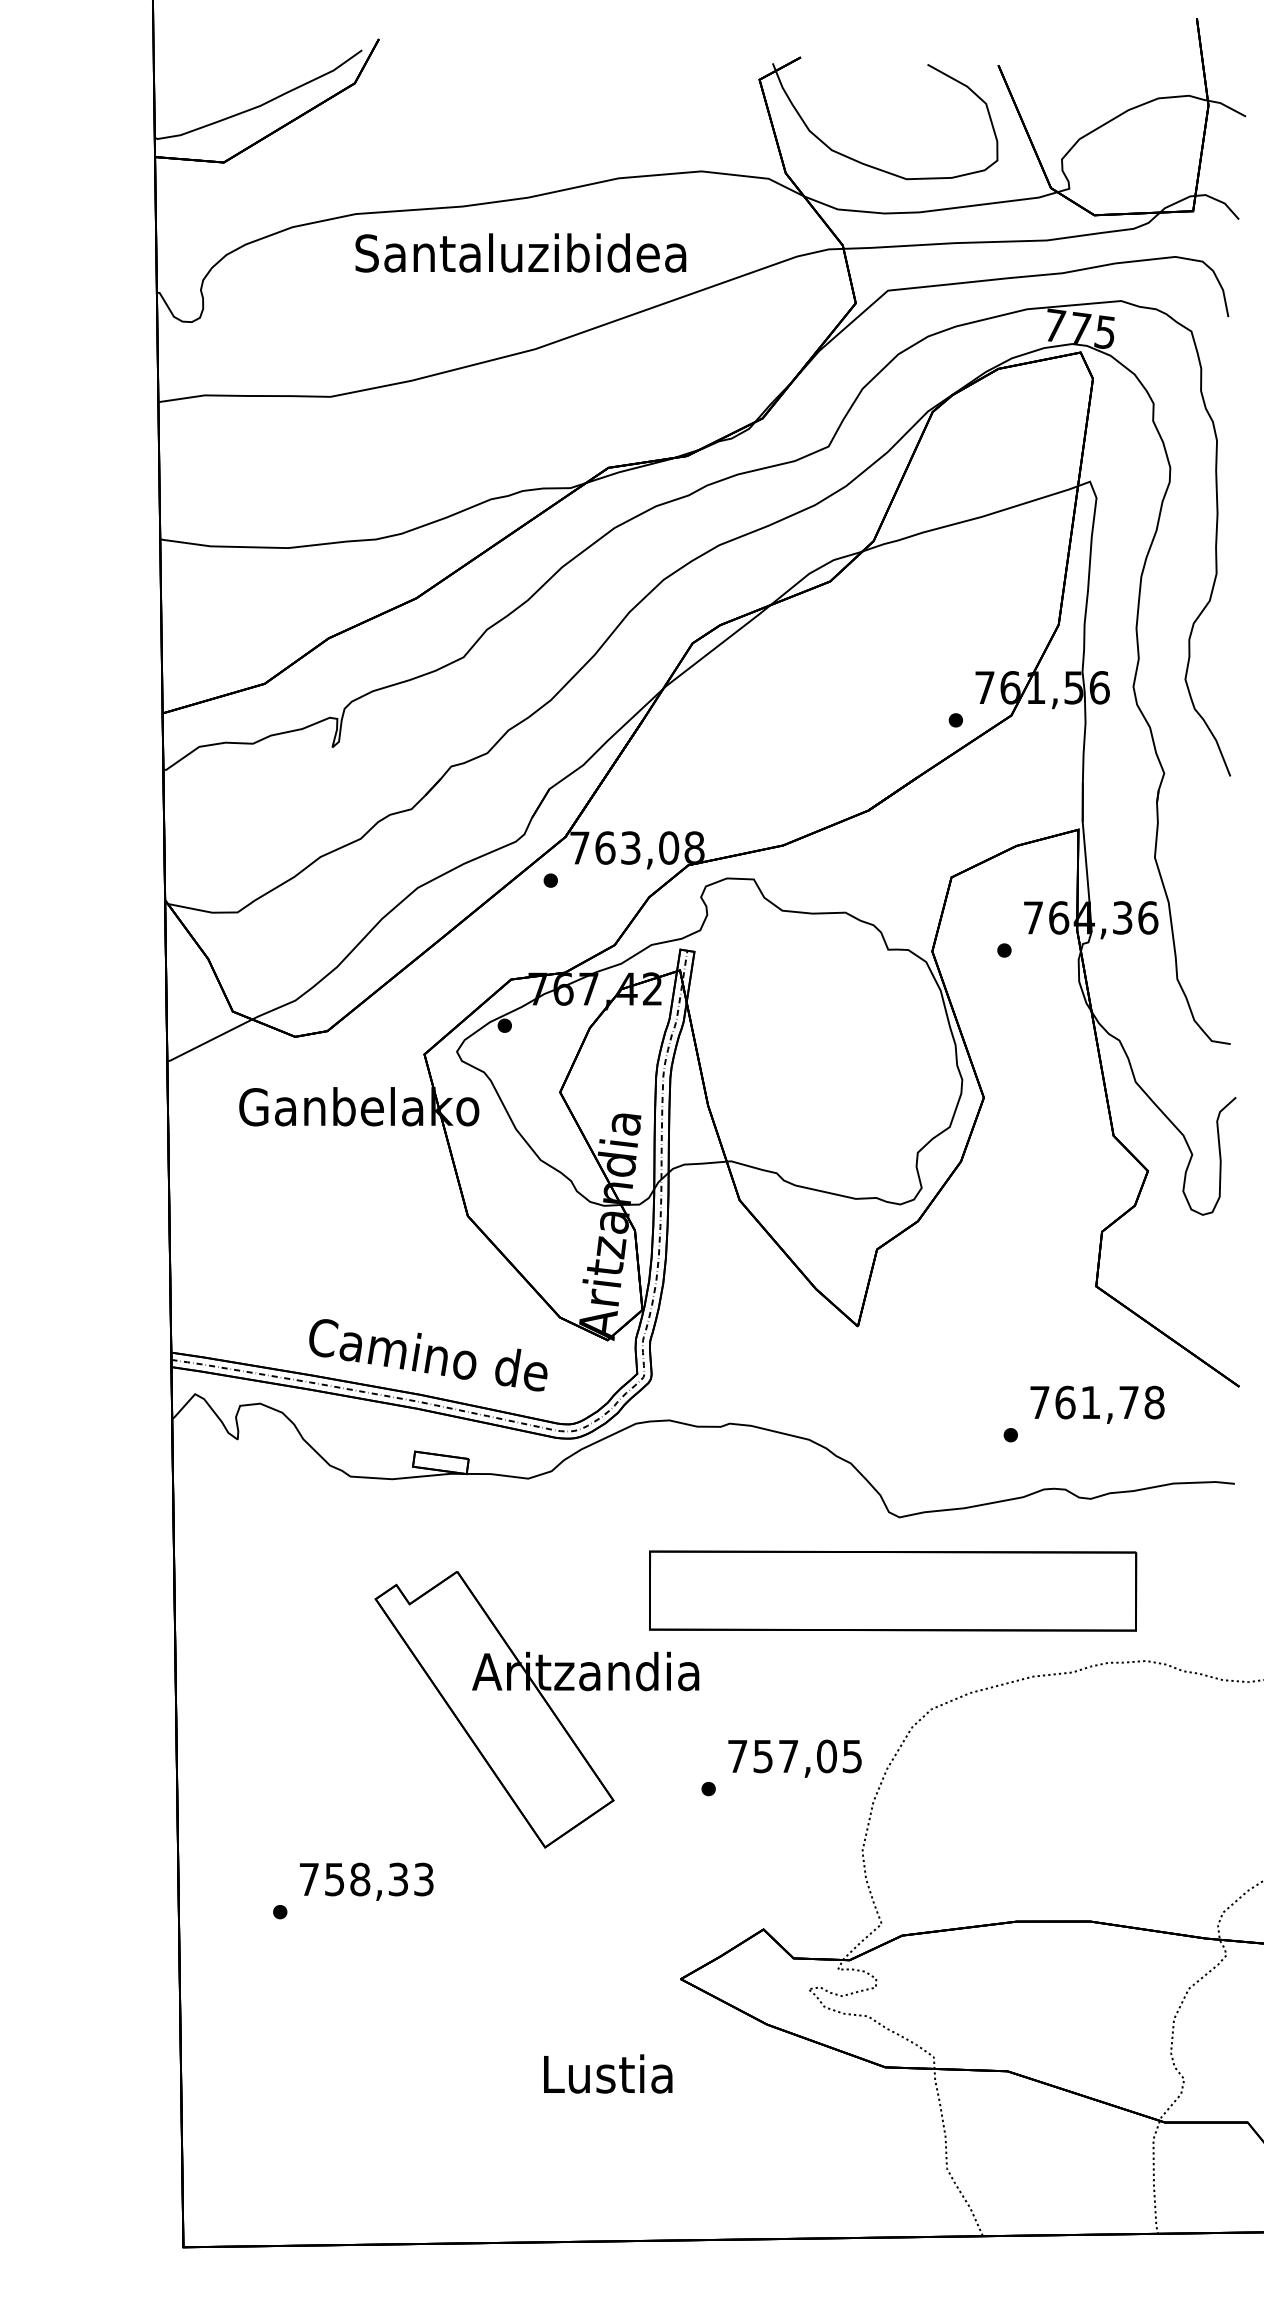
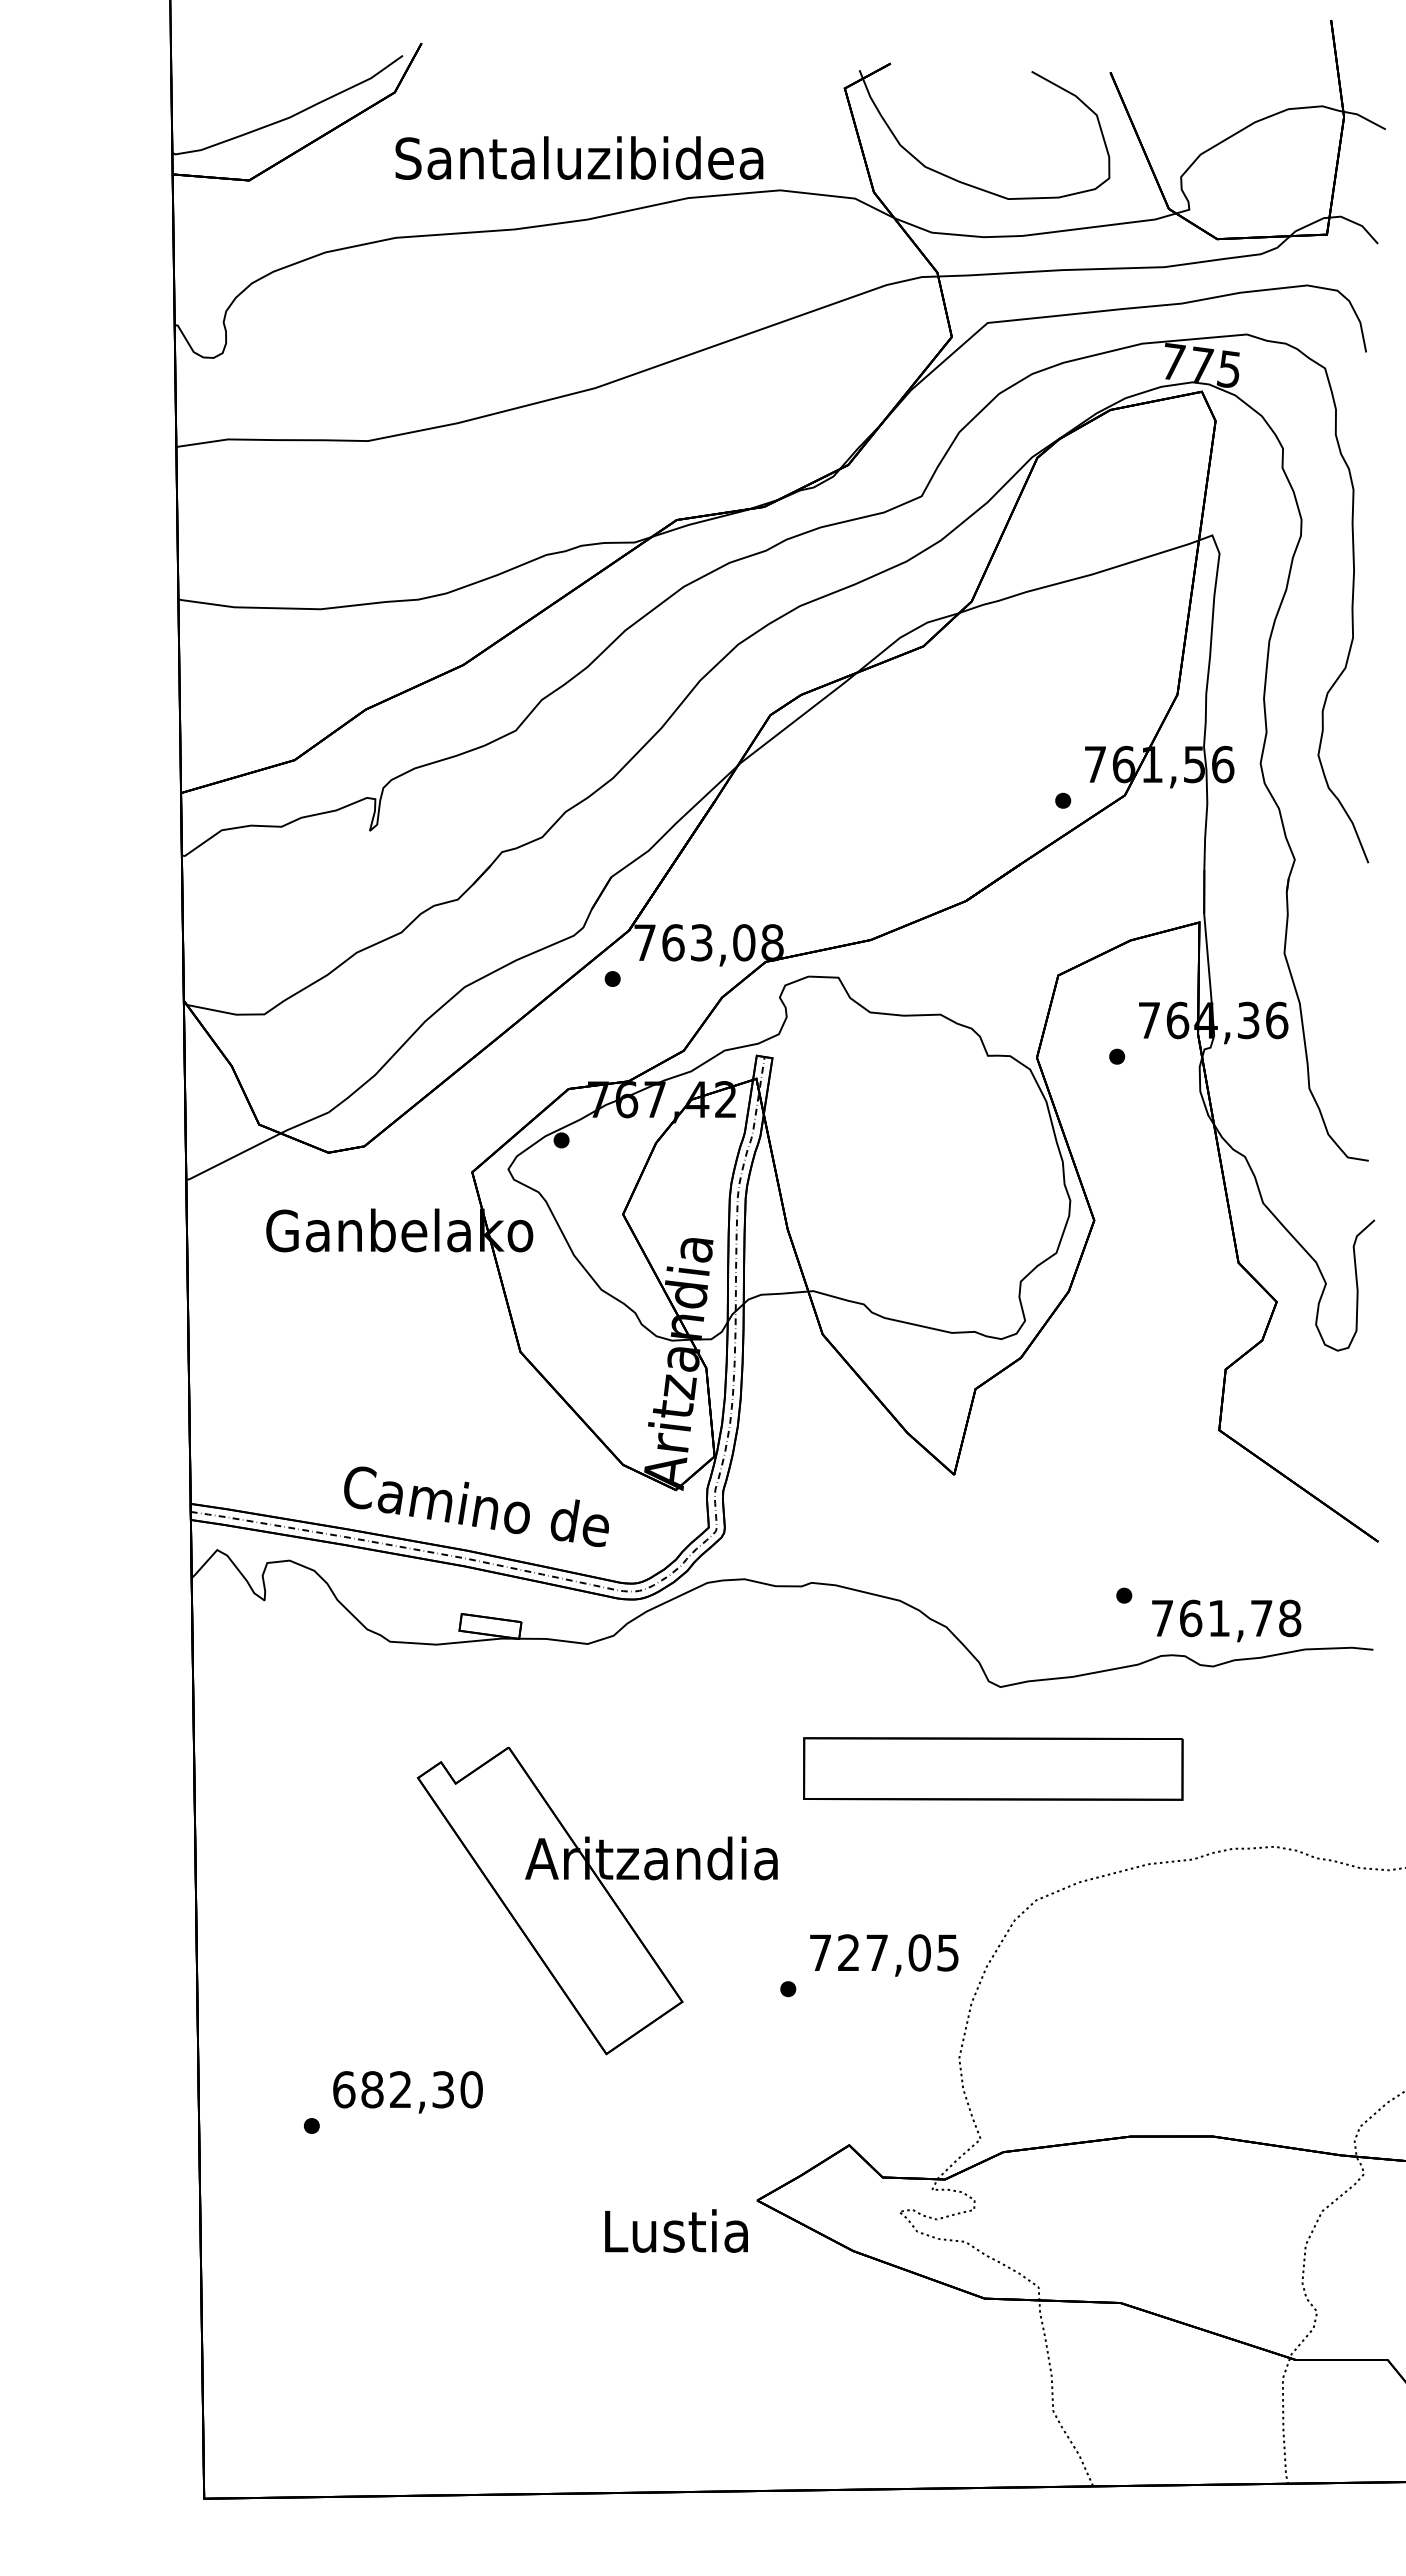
text: (520, 252) -> (579, 157), moved
text: (1097, 1404) -> (1226, 1620), moved
part: (893, 1590) -> (993, 1768), size x0.7
text: (762, 1756) -> (848, 1952), 757,05 -> 727,05
text: (366, 1879) -> (407, 2089), 758,33 -> 682,30
text: (608, 2073) -> (676, 2230), moved

